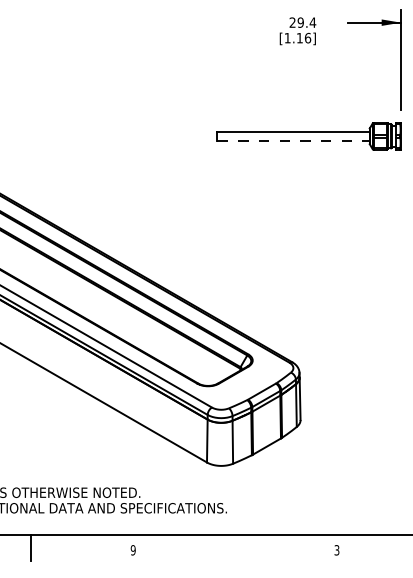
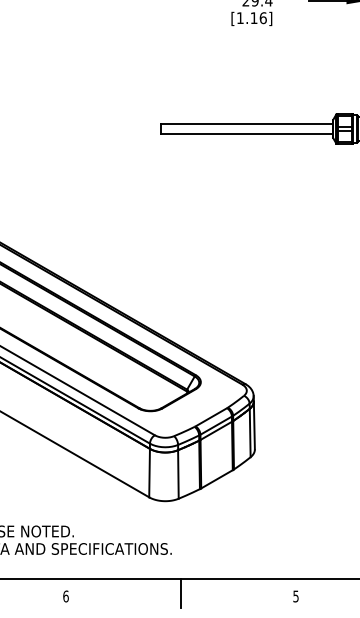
line: (294, 140) -> (248, 133), dashed -> solid
line: (235, 547) -> (181, 593), added
text: (336, 549) -> (295, 595), 3 -> 5
text: (132, 550) -> (65, 596), 9 -> 6

